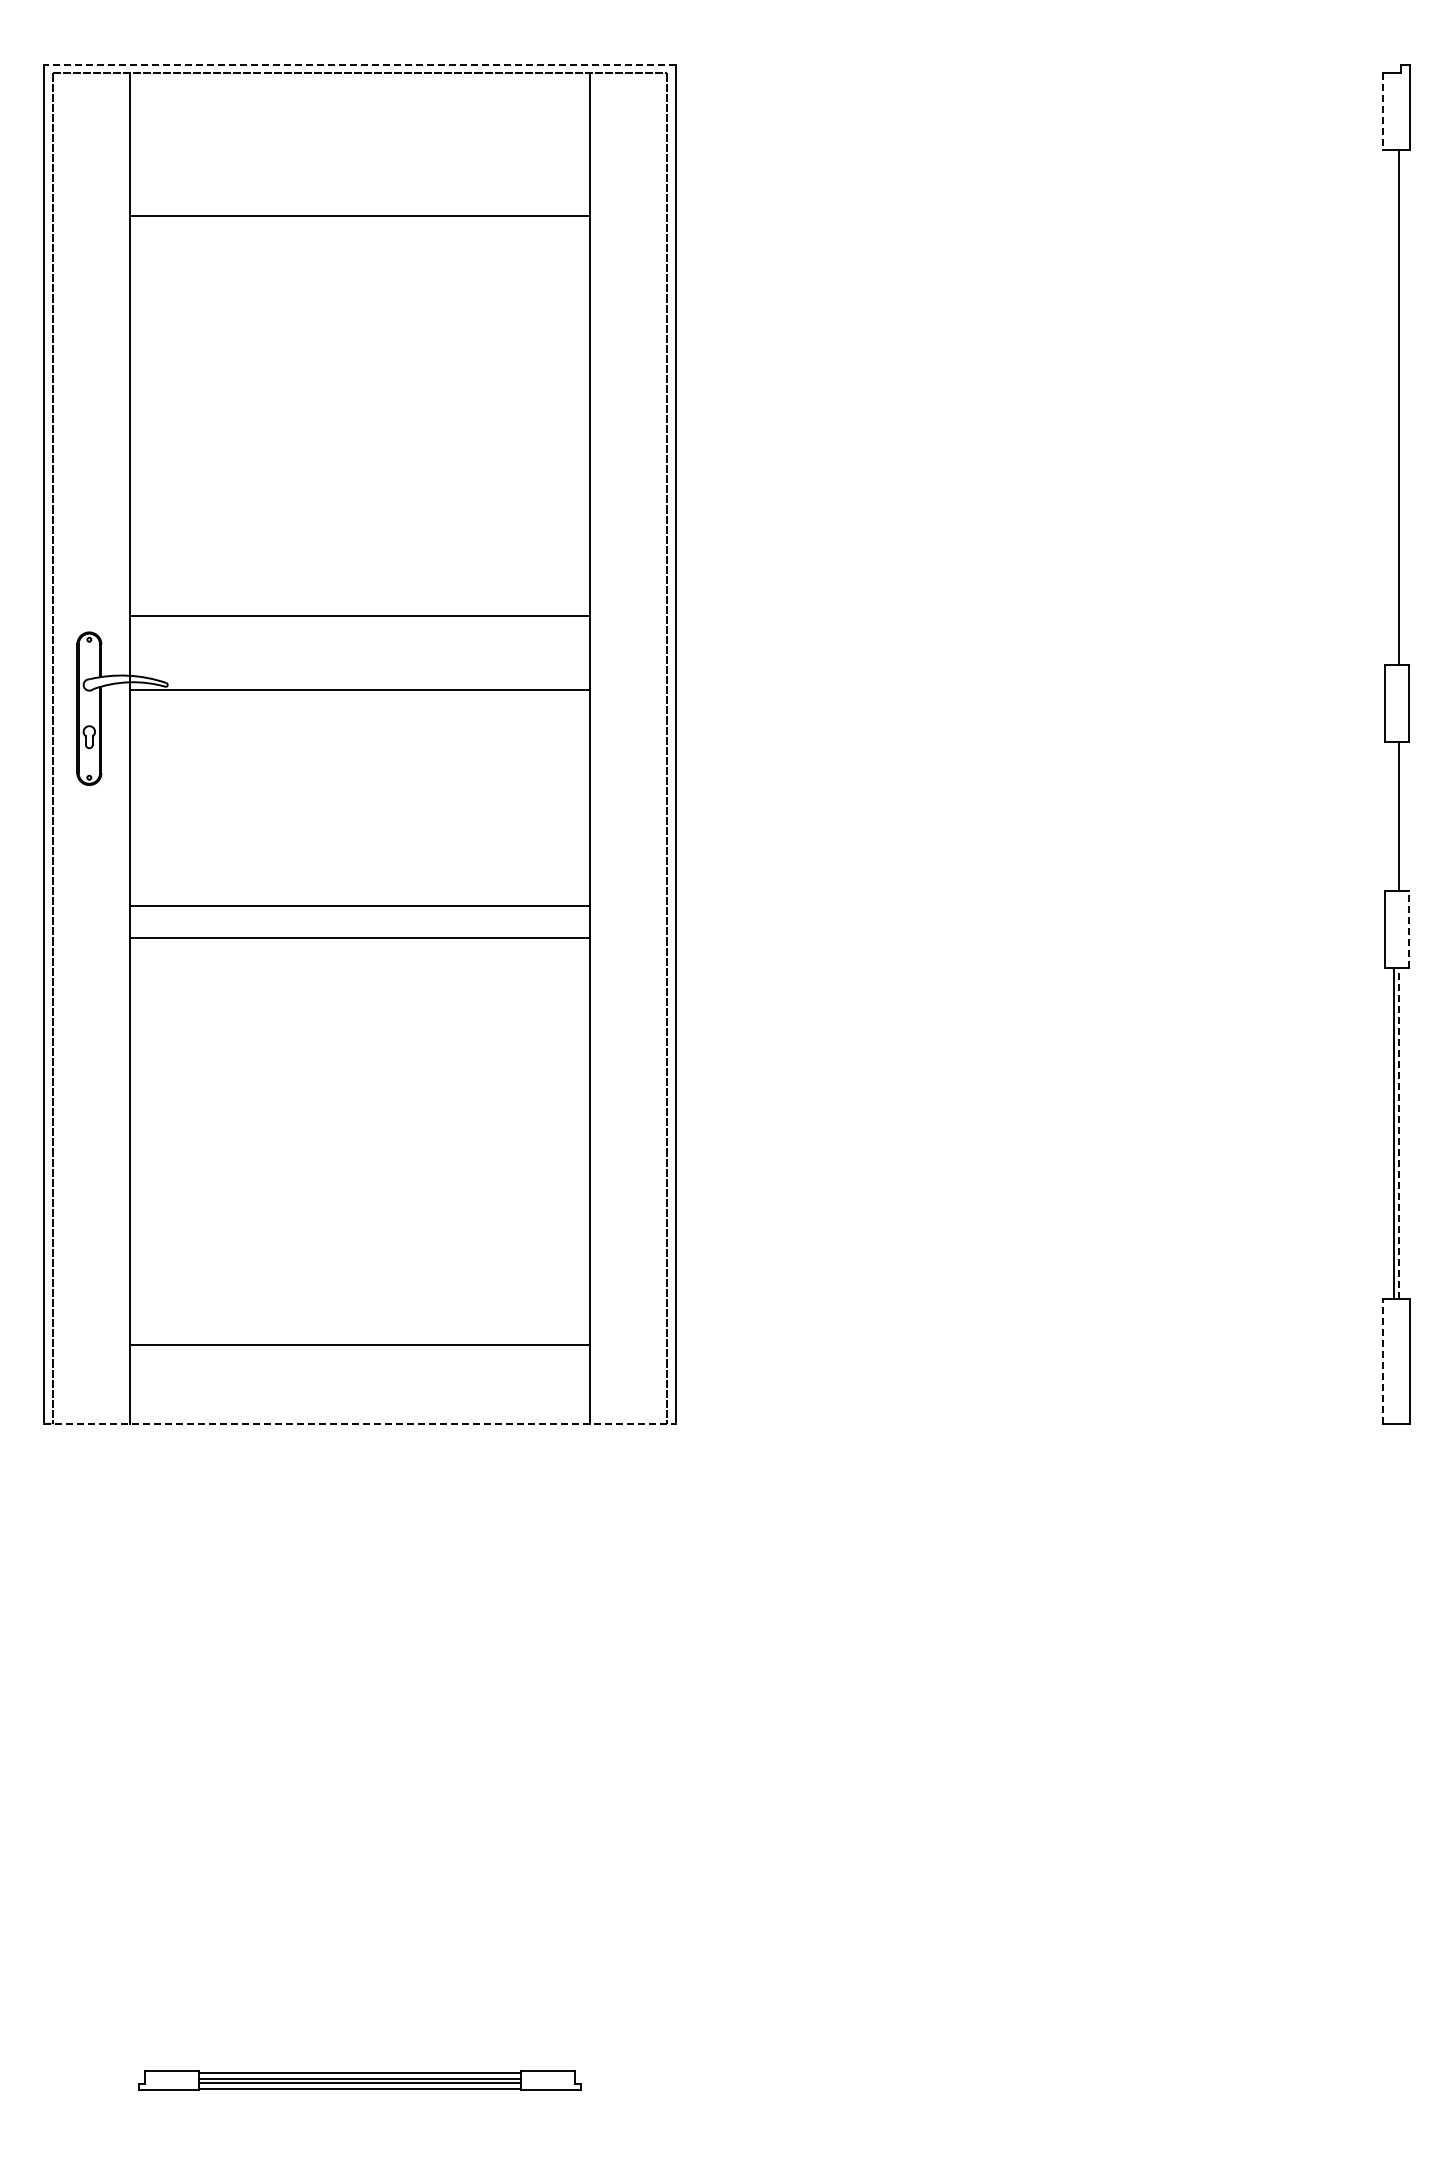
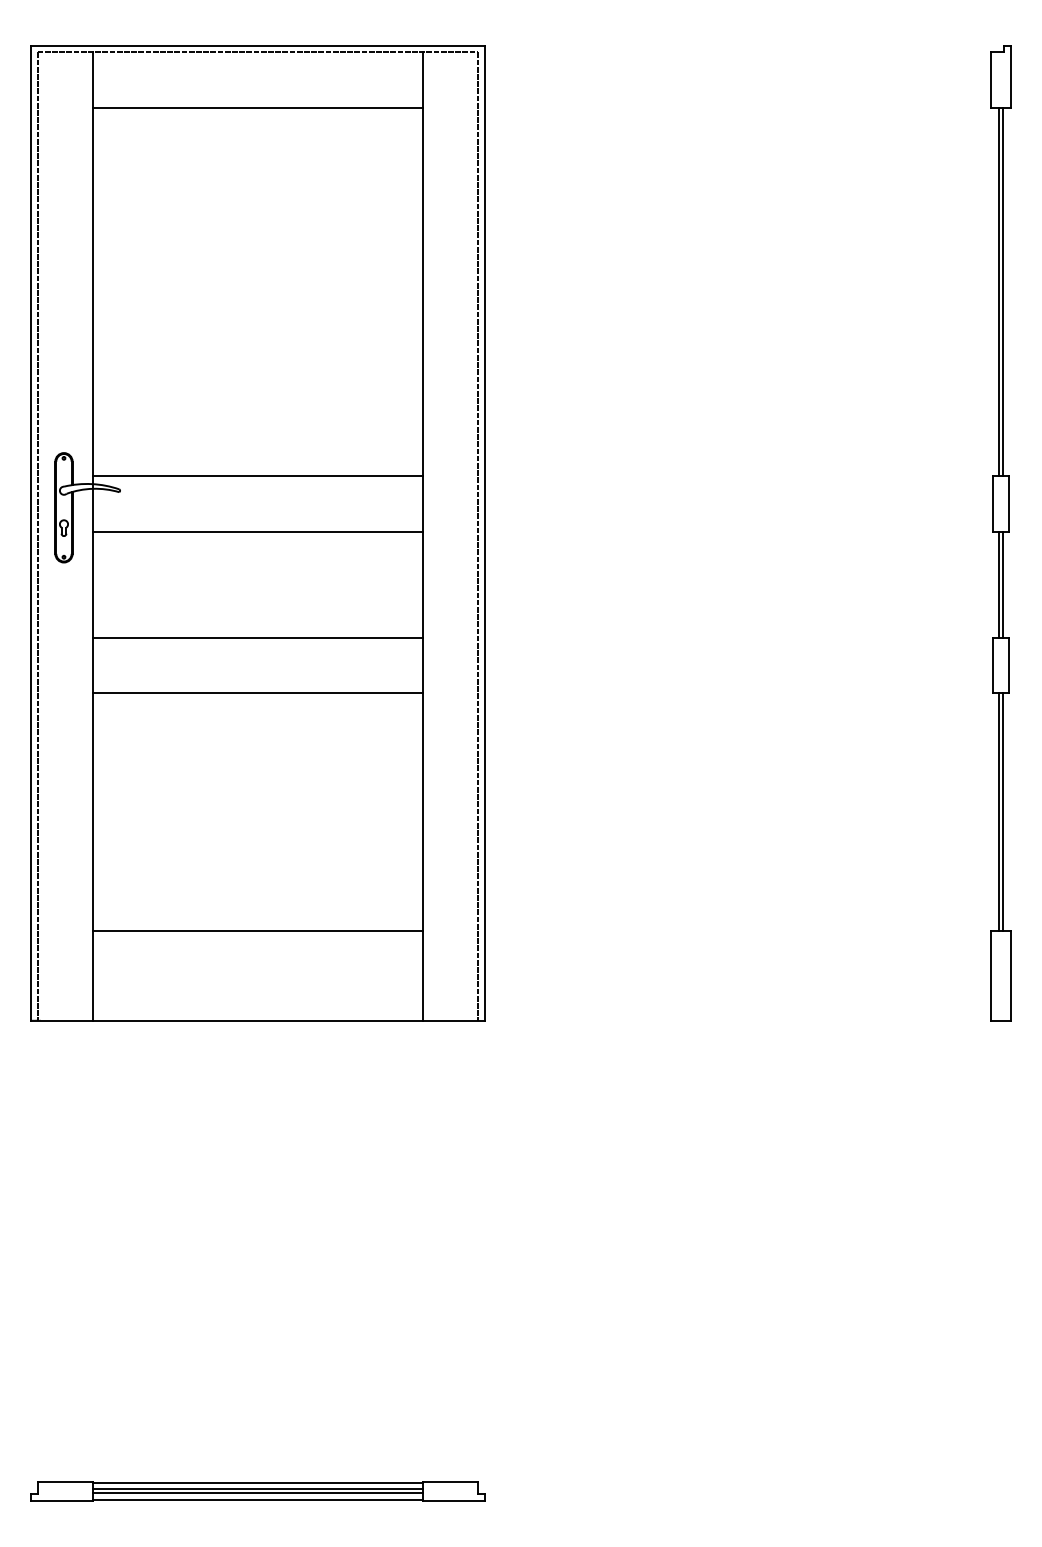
line: (359, 64) -> (257, 46), dashed -> solid
line: (1383, 111) -> (991, 79), dashed -> solid
line: (359, 216) -> (257, 107), moved
line: (1394, 407) -> (999, 291), added
line: (359, 615) -> (257, 476), moved
line: (359, 689) -> (257, 531), moved
line: (1394, 815) -> (999, 584), added
line: (359, 905) -> (257, 693), moved
line: (1408, 929) -> (1009, 665), dashed -> solid
line: (359, 937) -> (257, 638), moved
line: (1399, 1133) -> (1002, 812), dashed -> solid
line: (359, 1345) -> (257, 931), moved
line: (1383, 1361) -> (991, 975), dashed -> solid
line: (360, 1424) -> (258, 1020), dashed -> solid
part: (359, 2080) -> (257, 1490), size x1.43

